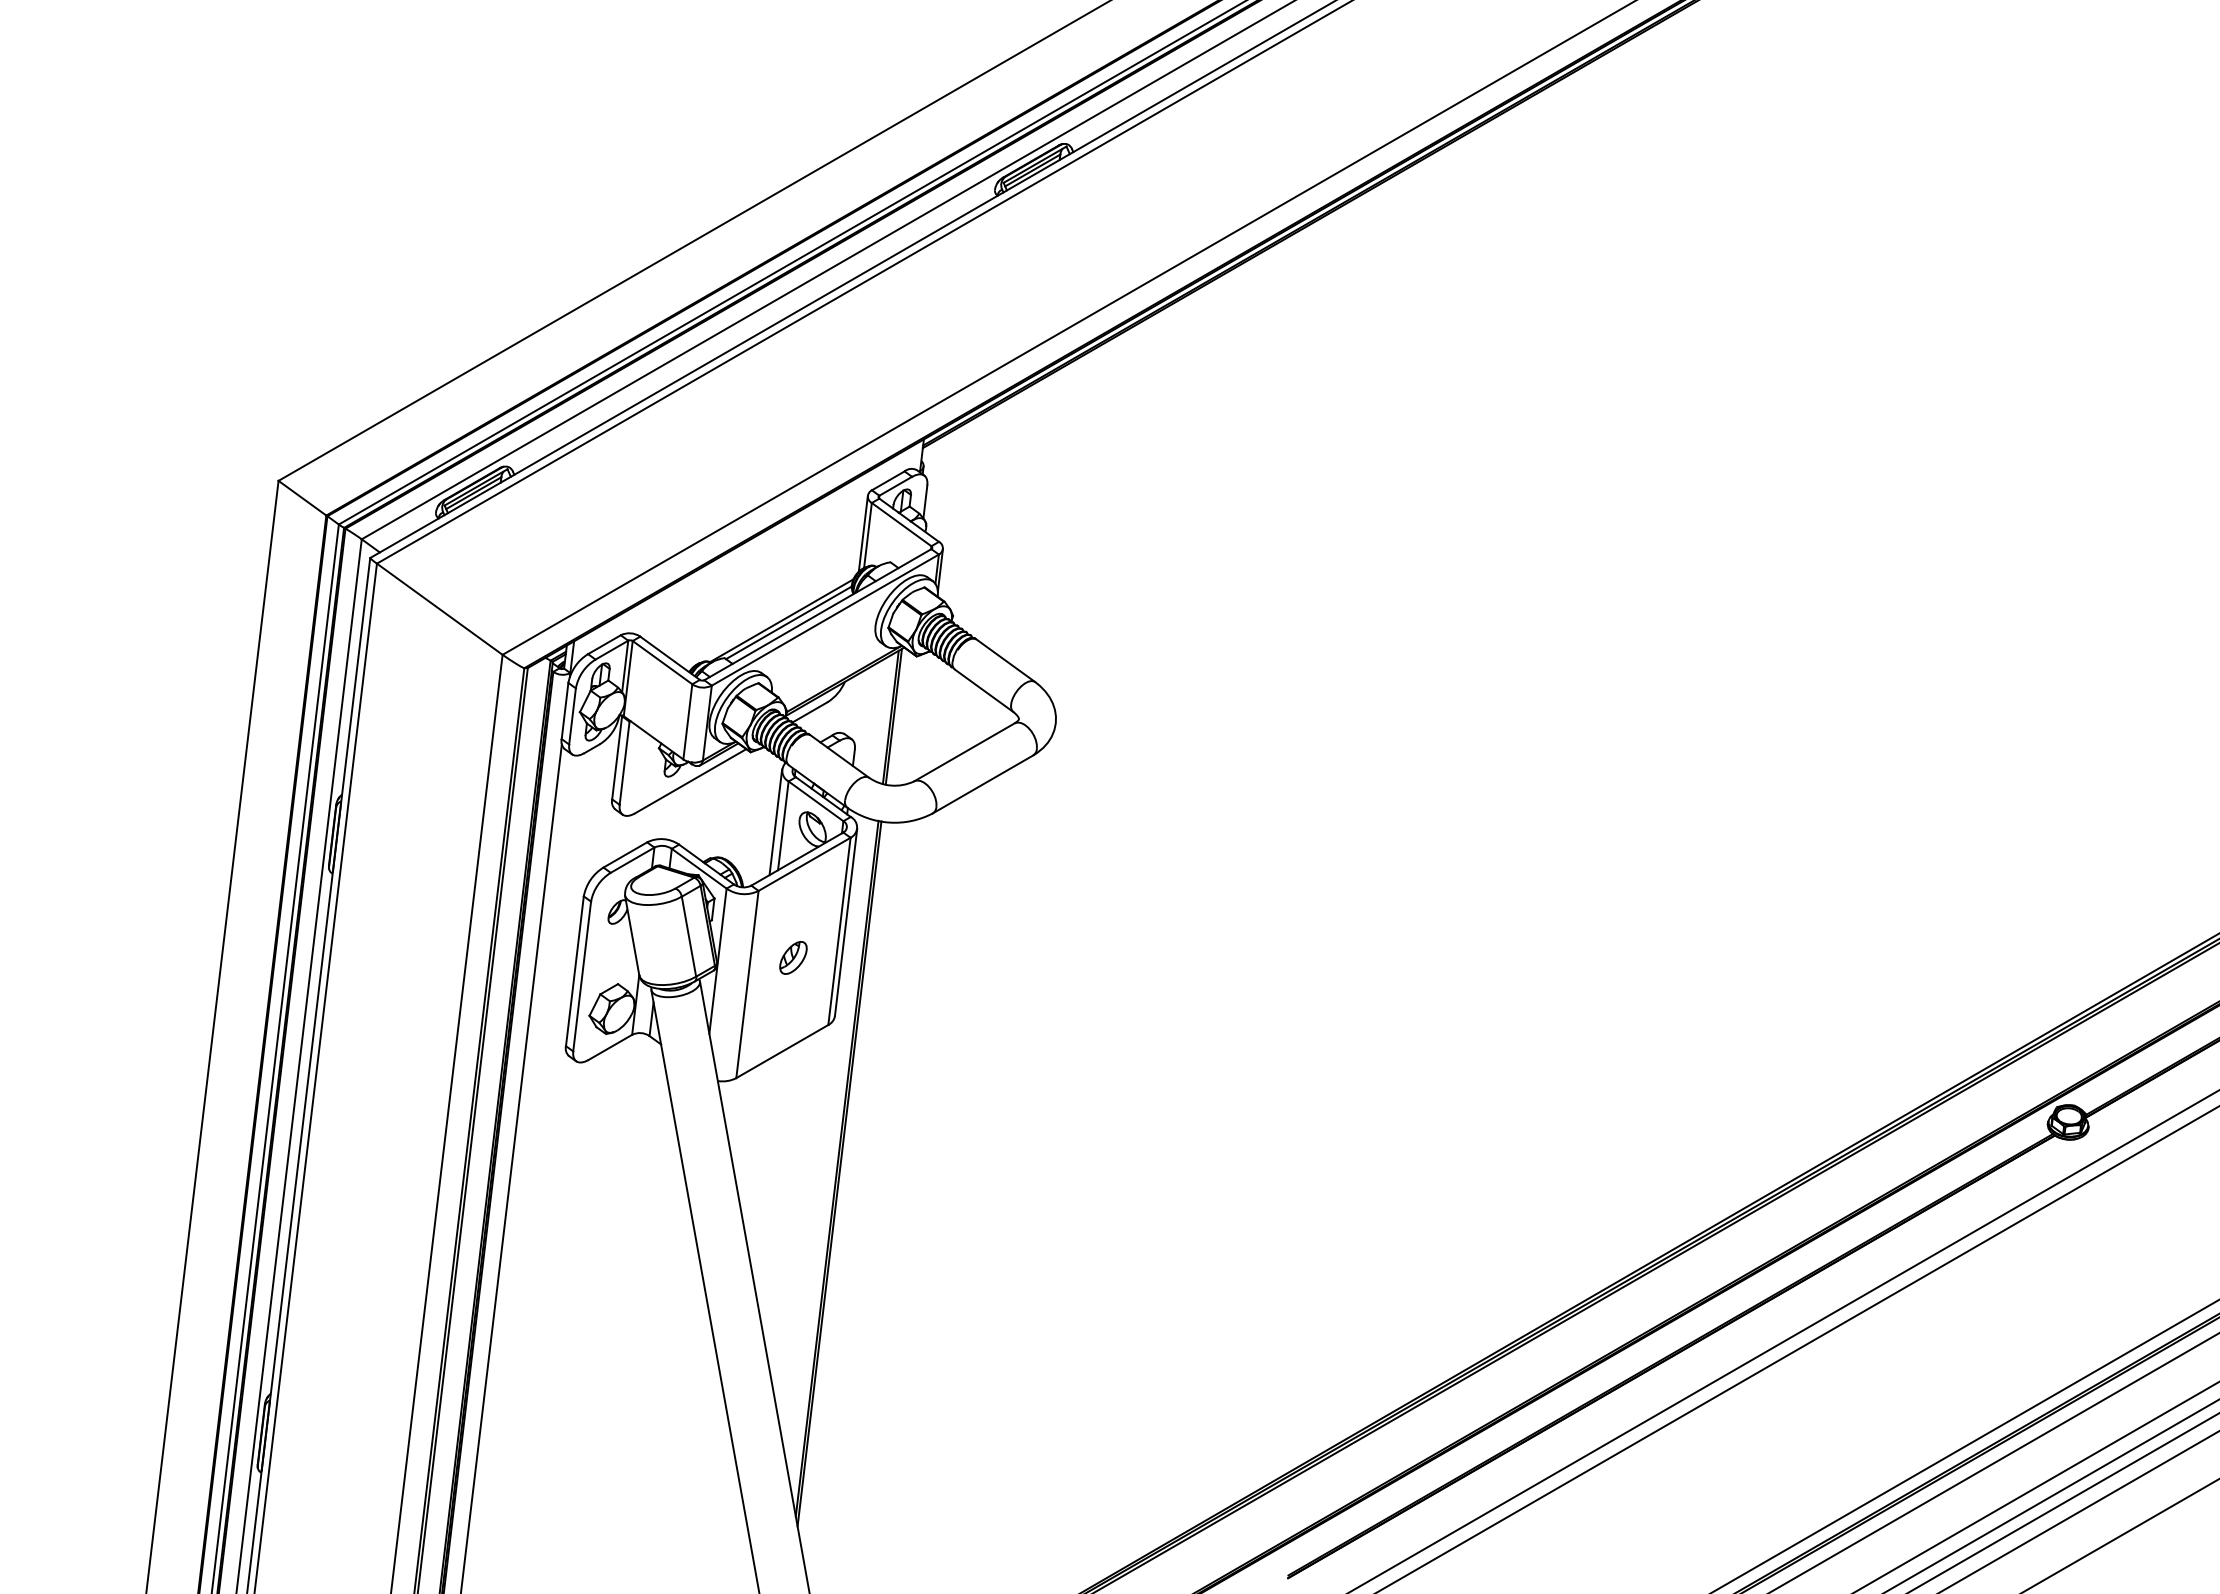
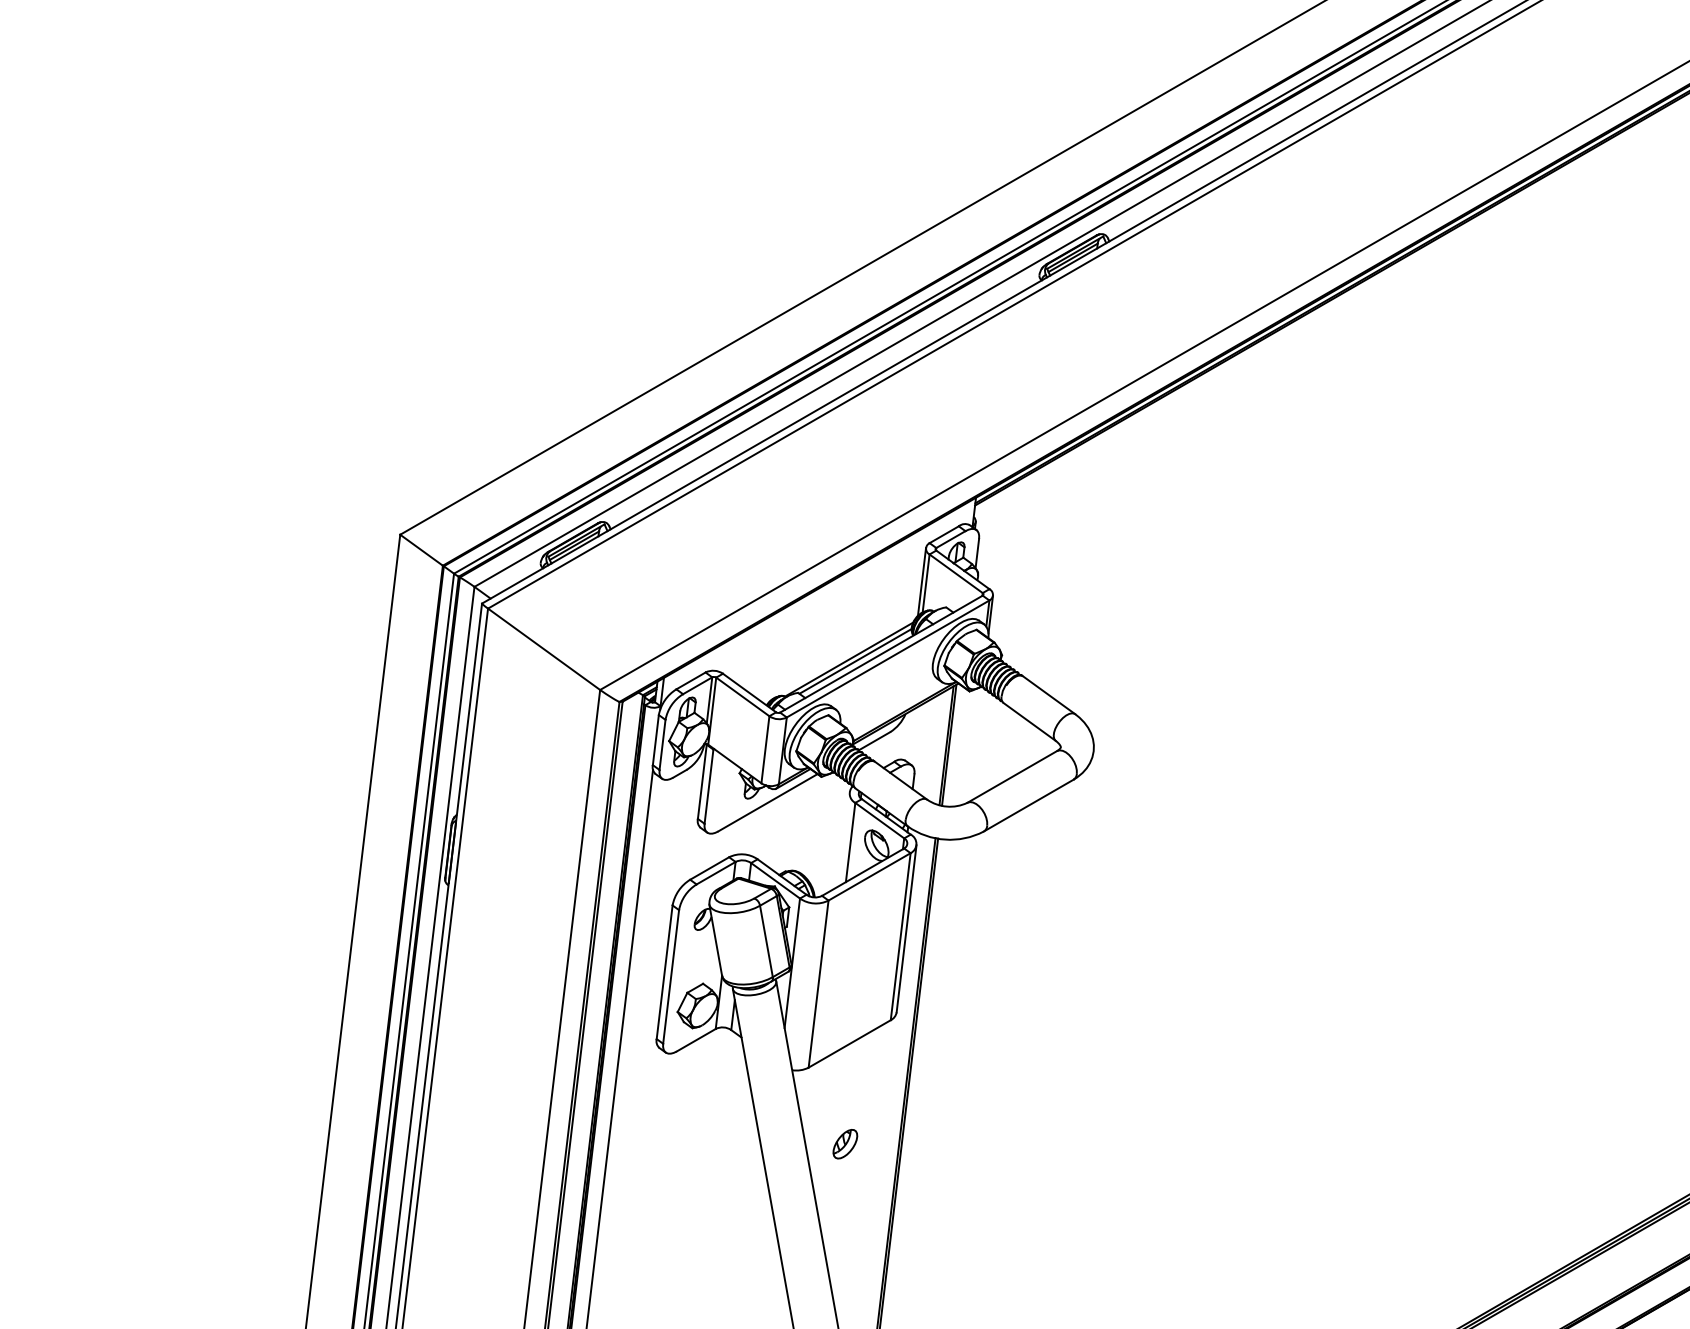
line: (775, 822) -> (843, 839), removed
part: (793, 957) -> (845, 1143), moved

